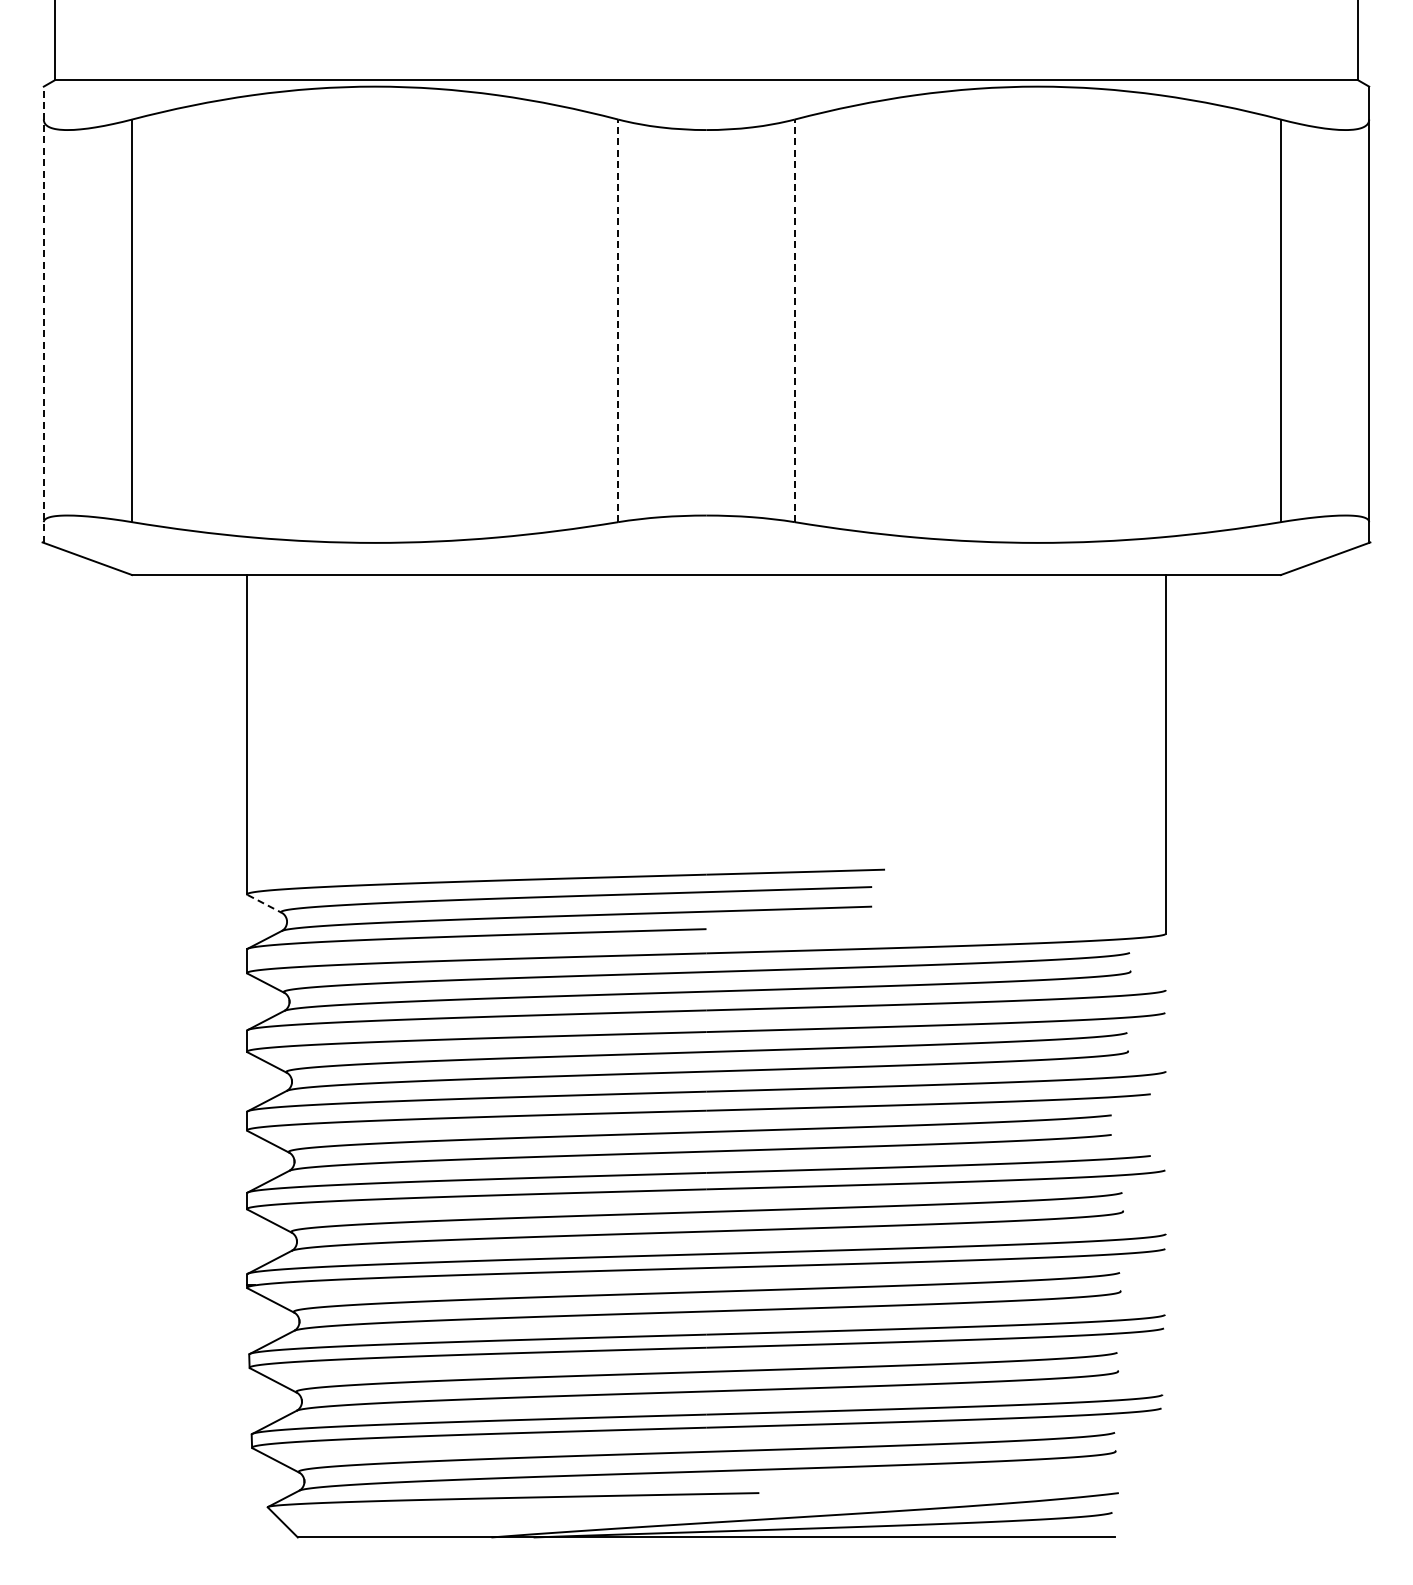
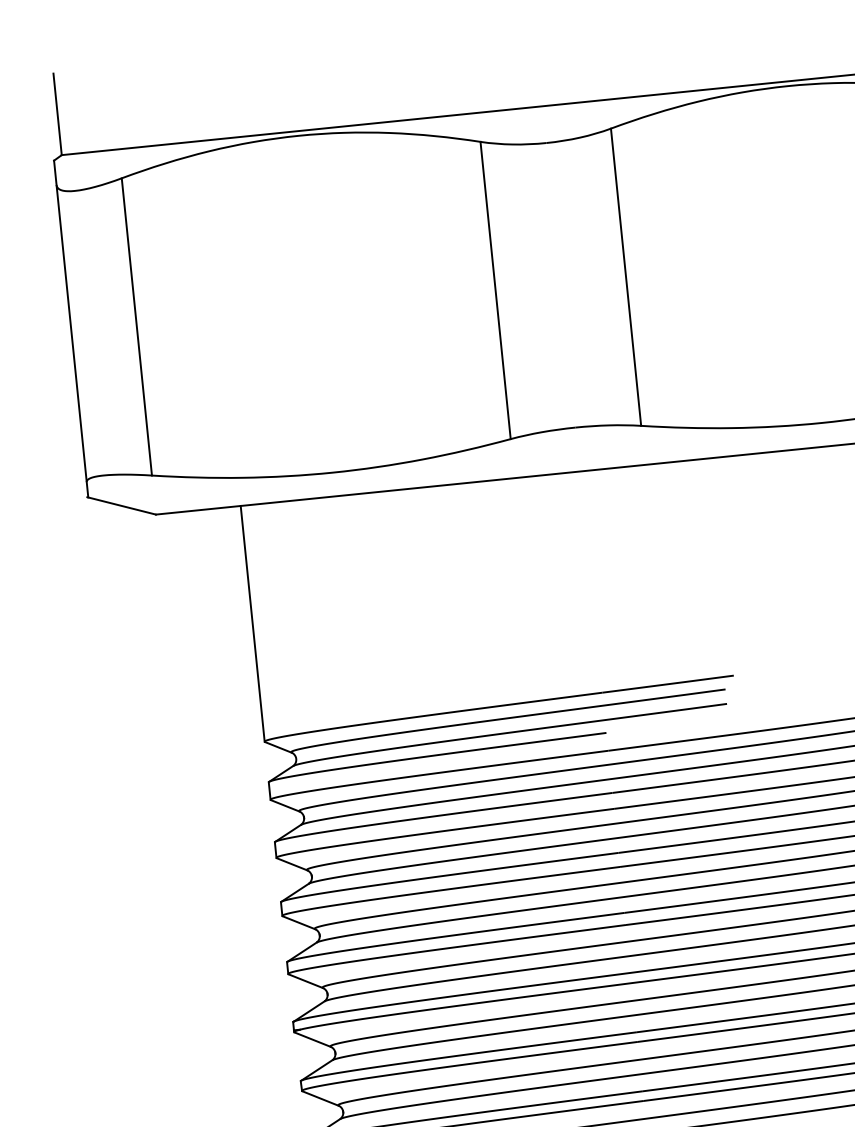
line: (43, 314) -> (70, 328), dashed -> solid
line: (618, 320) -> (495, 290), dashed -> solid
line: (794, 320) -> (625, 277), dashed -> solid
line: (265, 904) -> (279, 747), dashed -> solid

